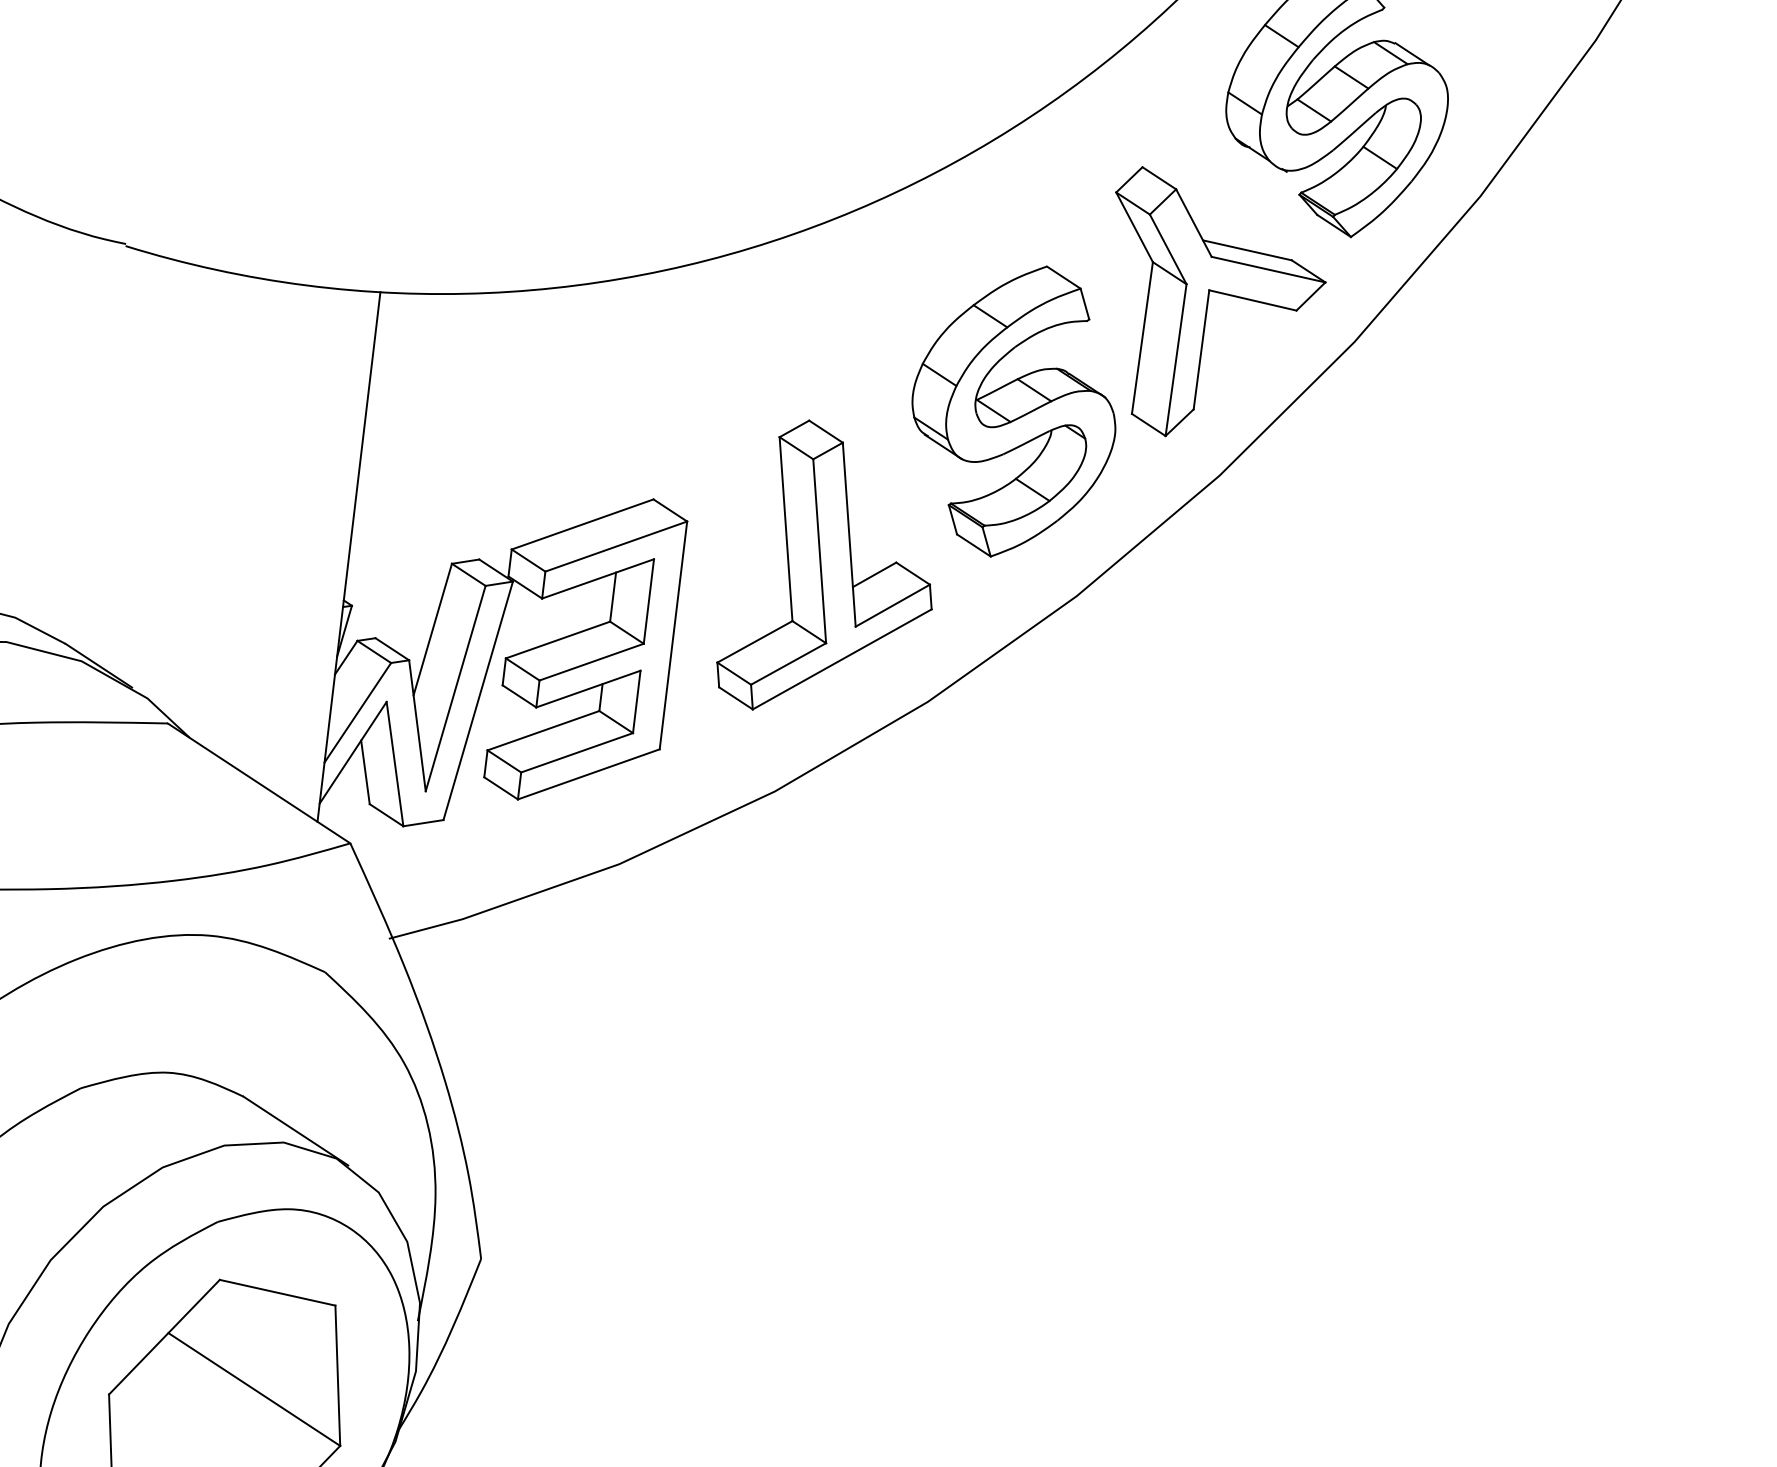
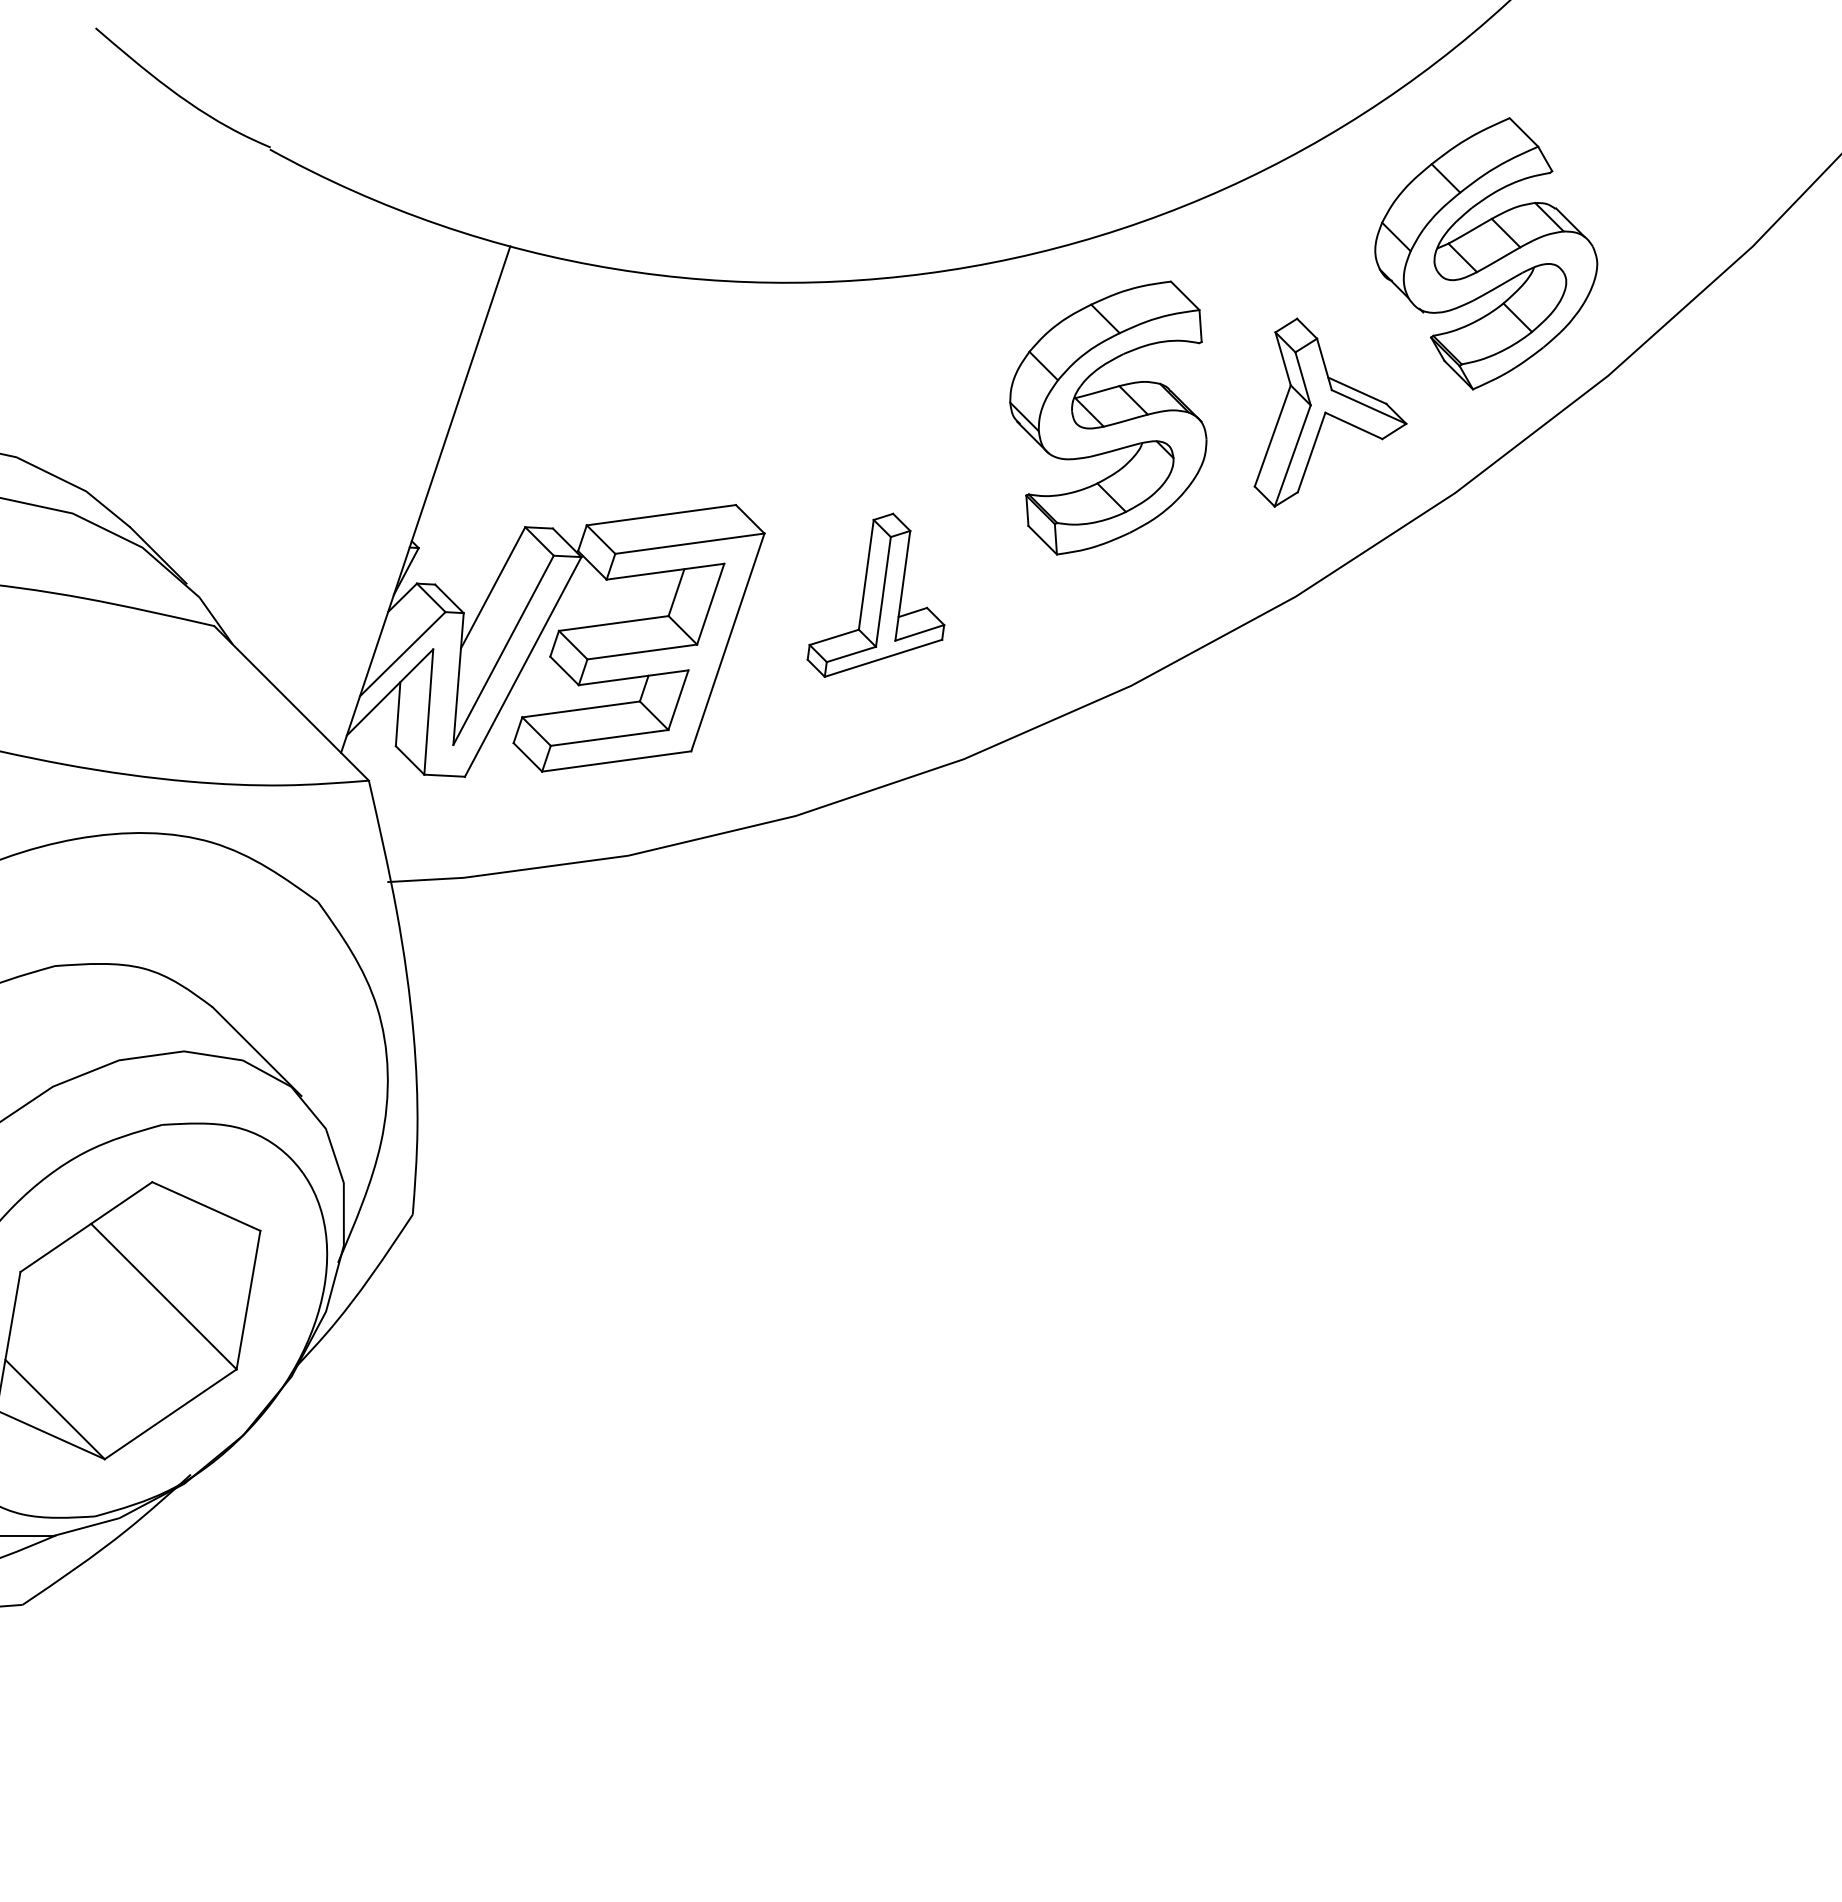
part: (1216, 288) -> (1330, 412), size x0.7
part: (1013, 412) -> (1108, 417), moved
part: (808, 559) -> (875, 595), size x0.6

